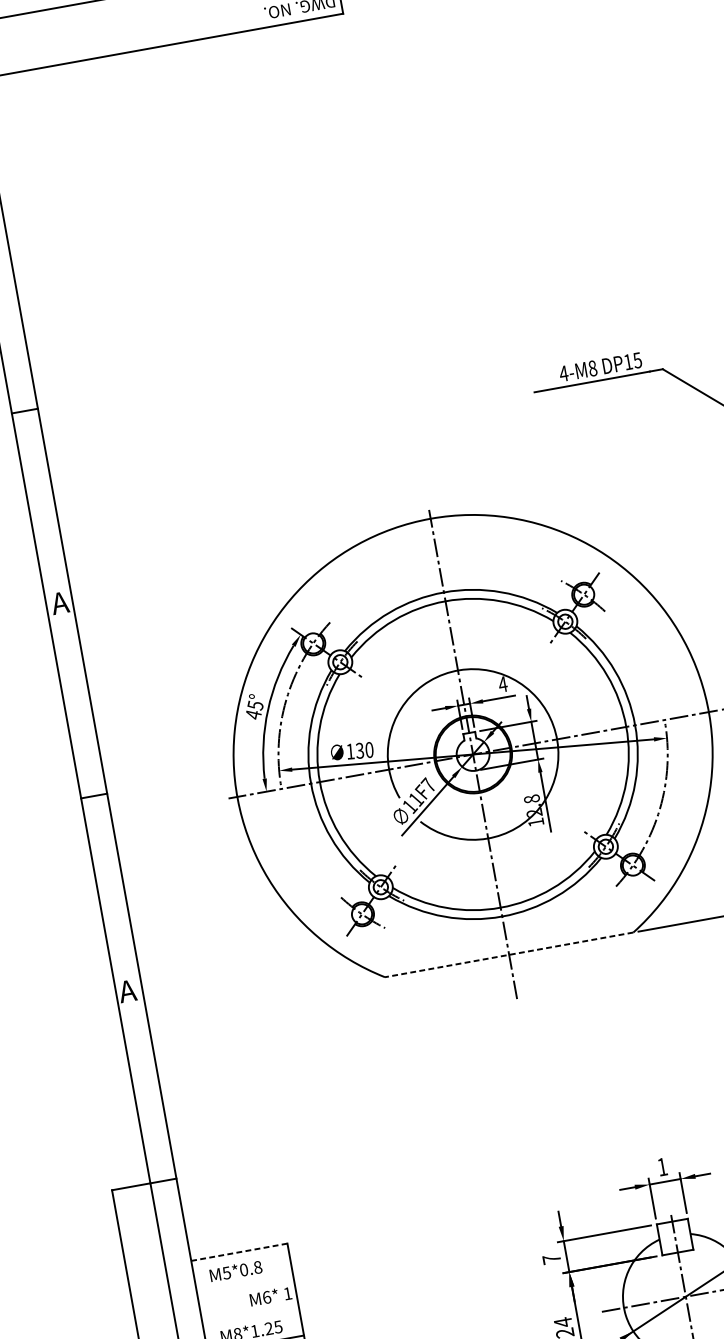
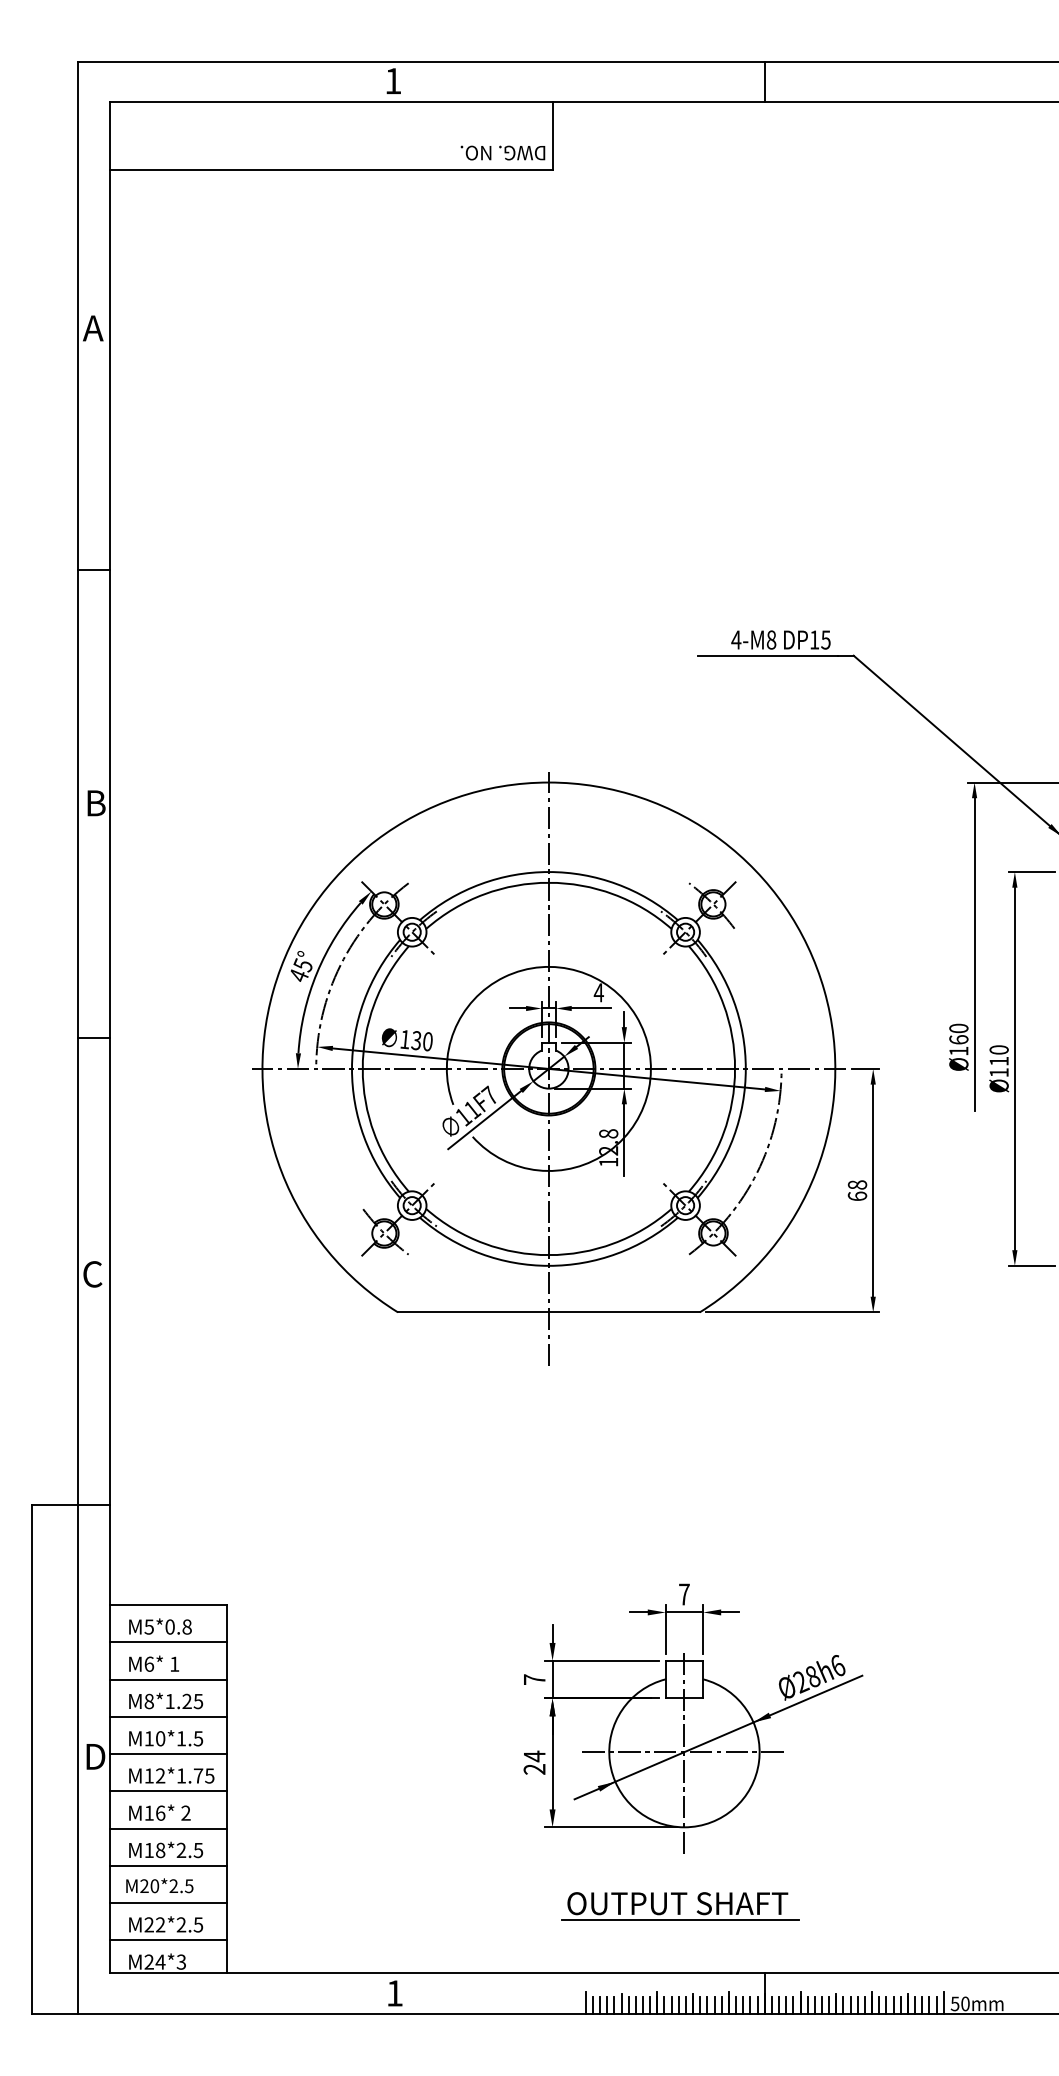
text: (59, 603) -> (94, 803), A -> B
line: (508, 955) -> (548, 1312), dashed -> solid
text: (127, 991) -> (91, 1274), A -> C
text: (662, 1166) -> (684, 1594), 1 -> 7
line: (238, 1252) -> (167, 1605), dashed -> solid
line: (244, 1283) -> (167, 1642), added
text: (270, 1296) -> (153, 1663), moved
line: (249, 1313) -> (167, 1679), added

